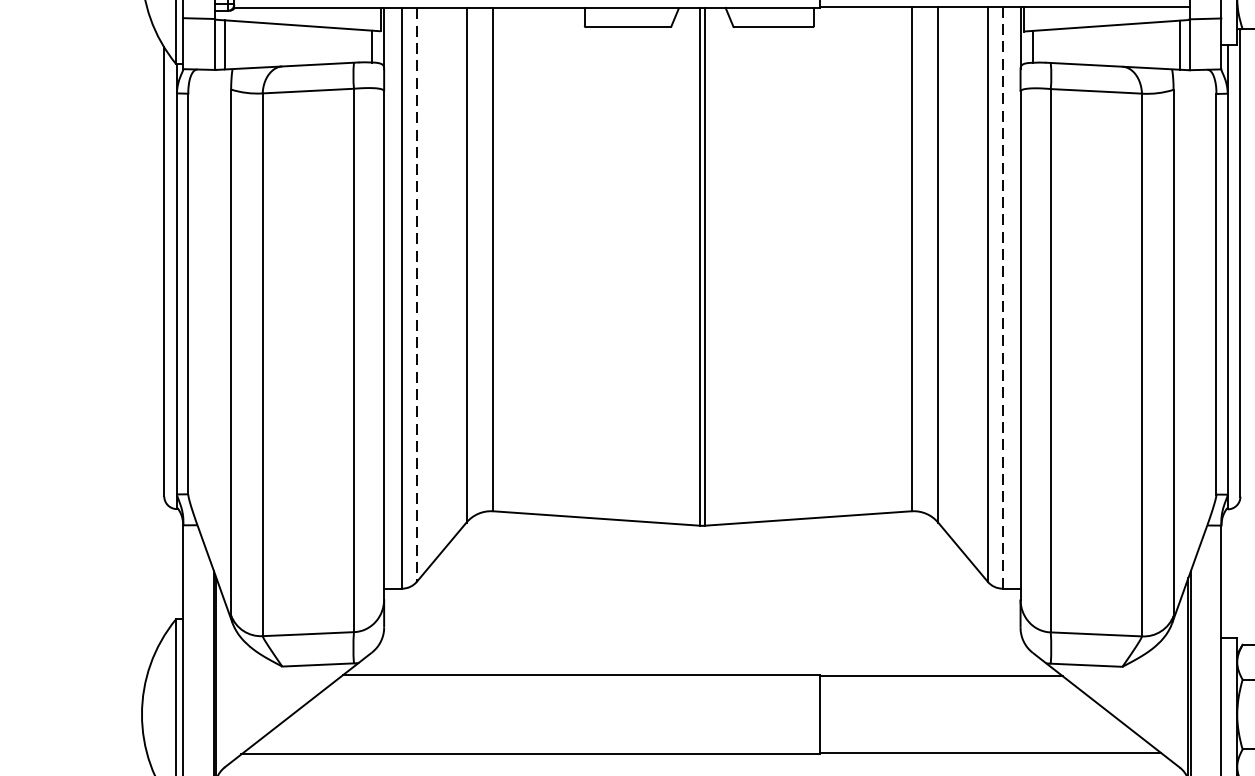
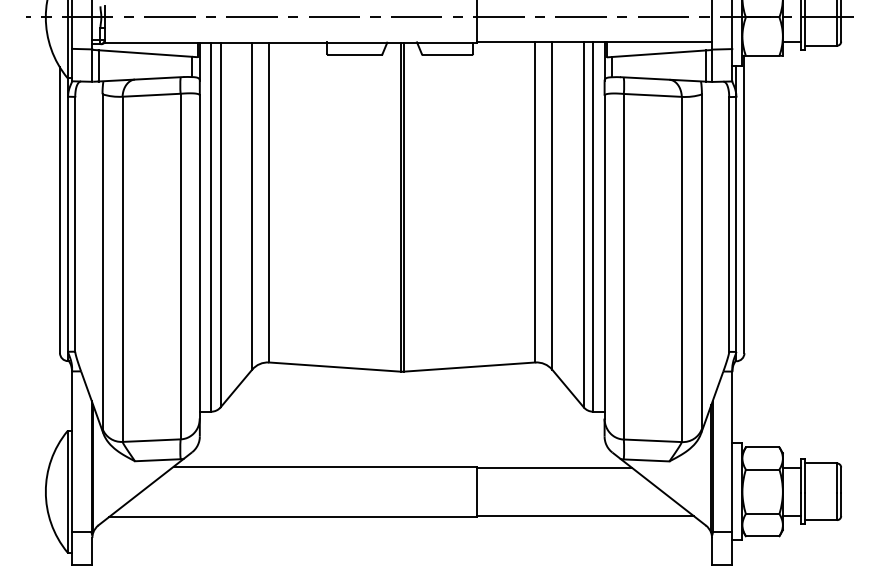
line: (416, 295) -> (220, 225), dashed -> solid
line: (1003, 299) -> (593, 227), dashed -> solid

